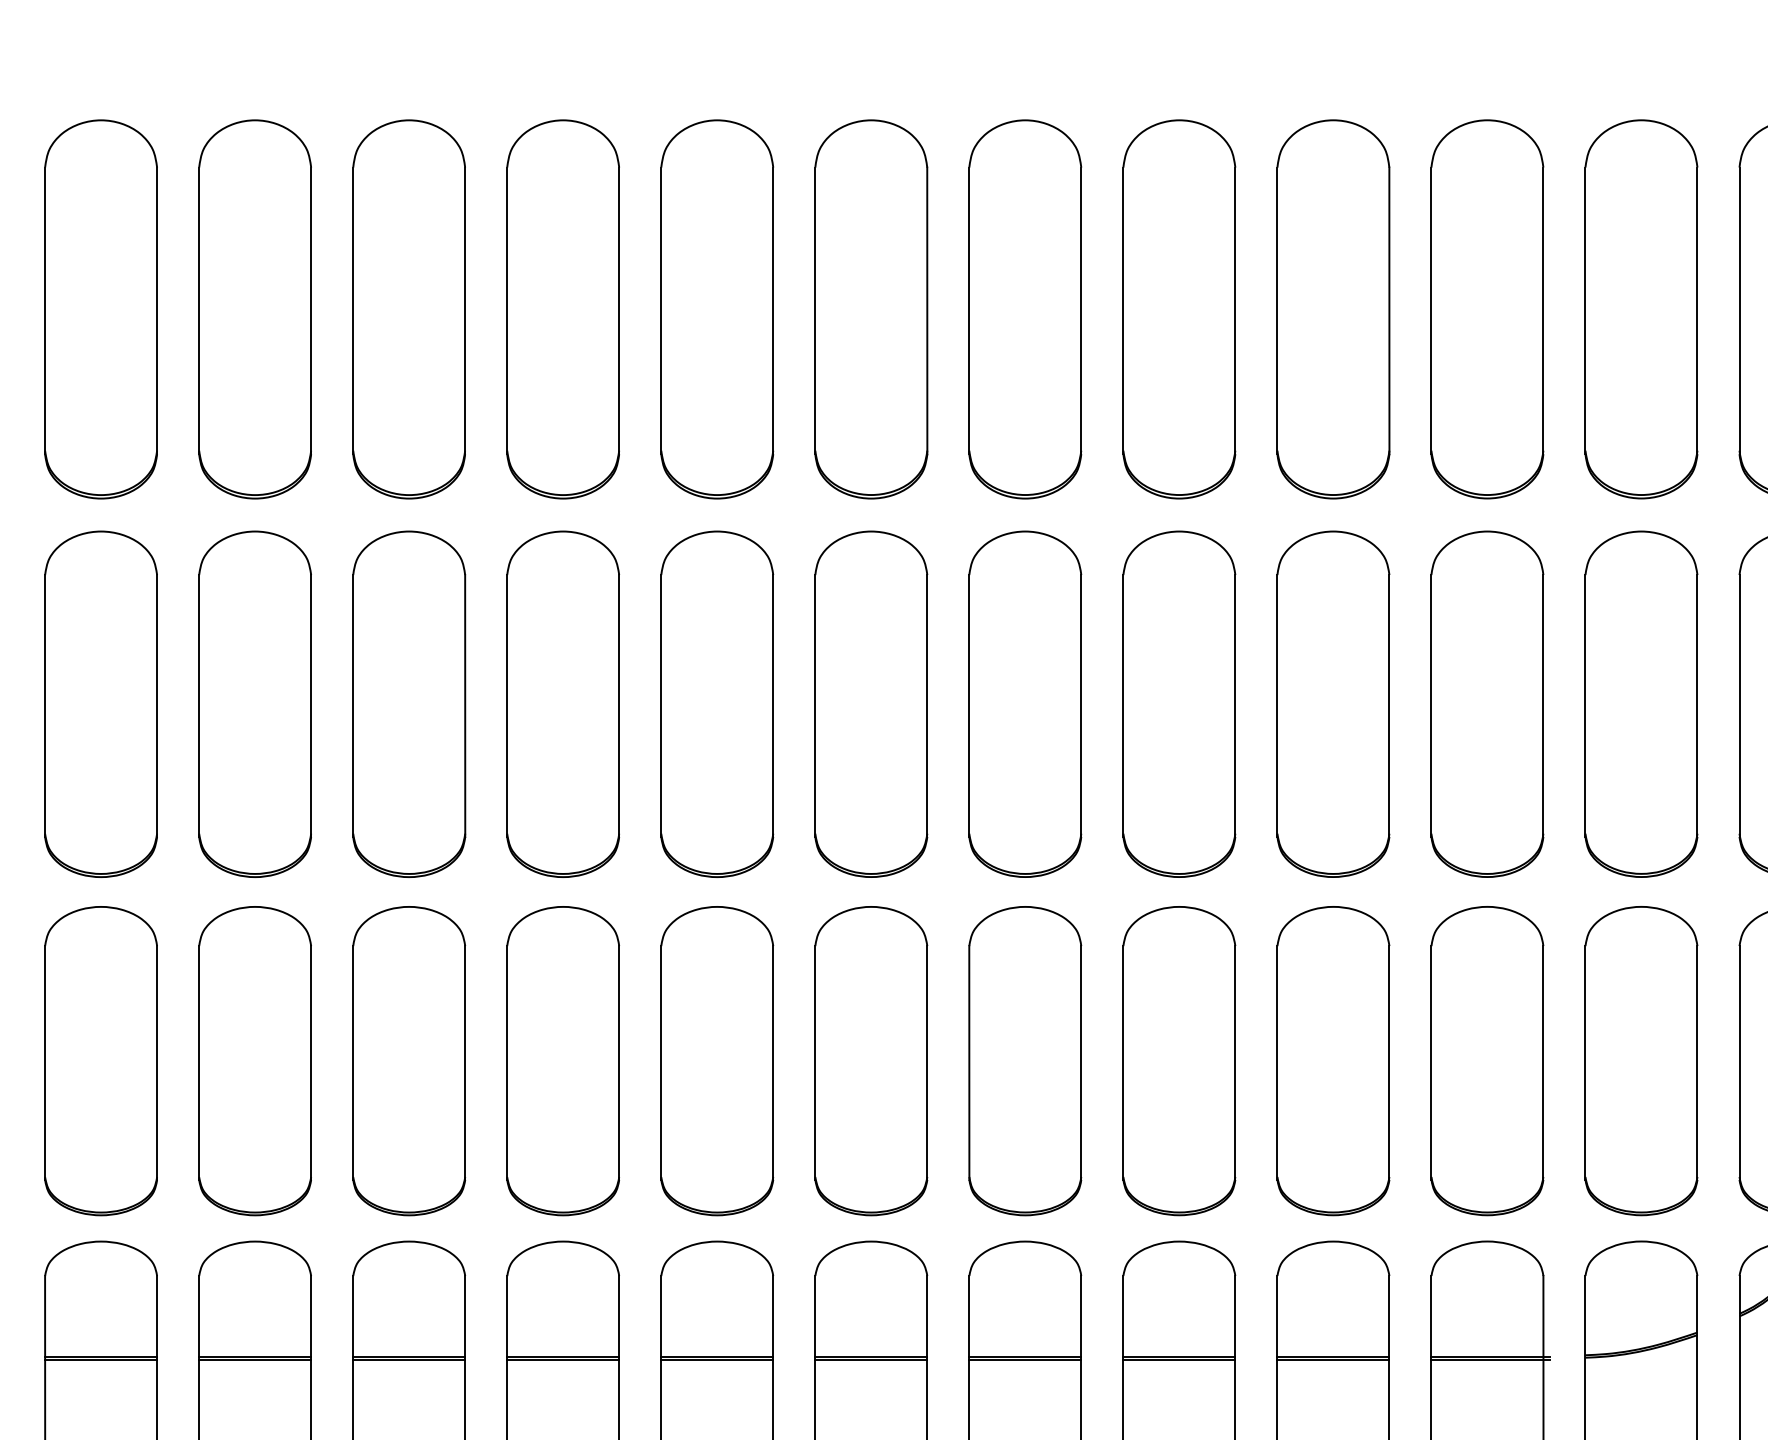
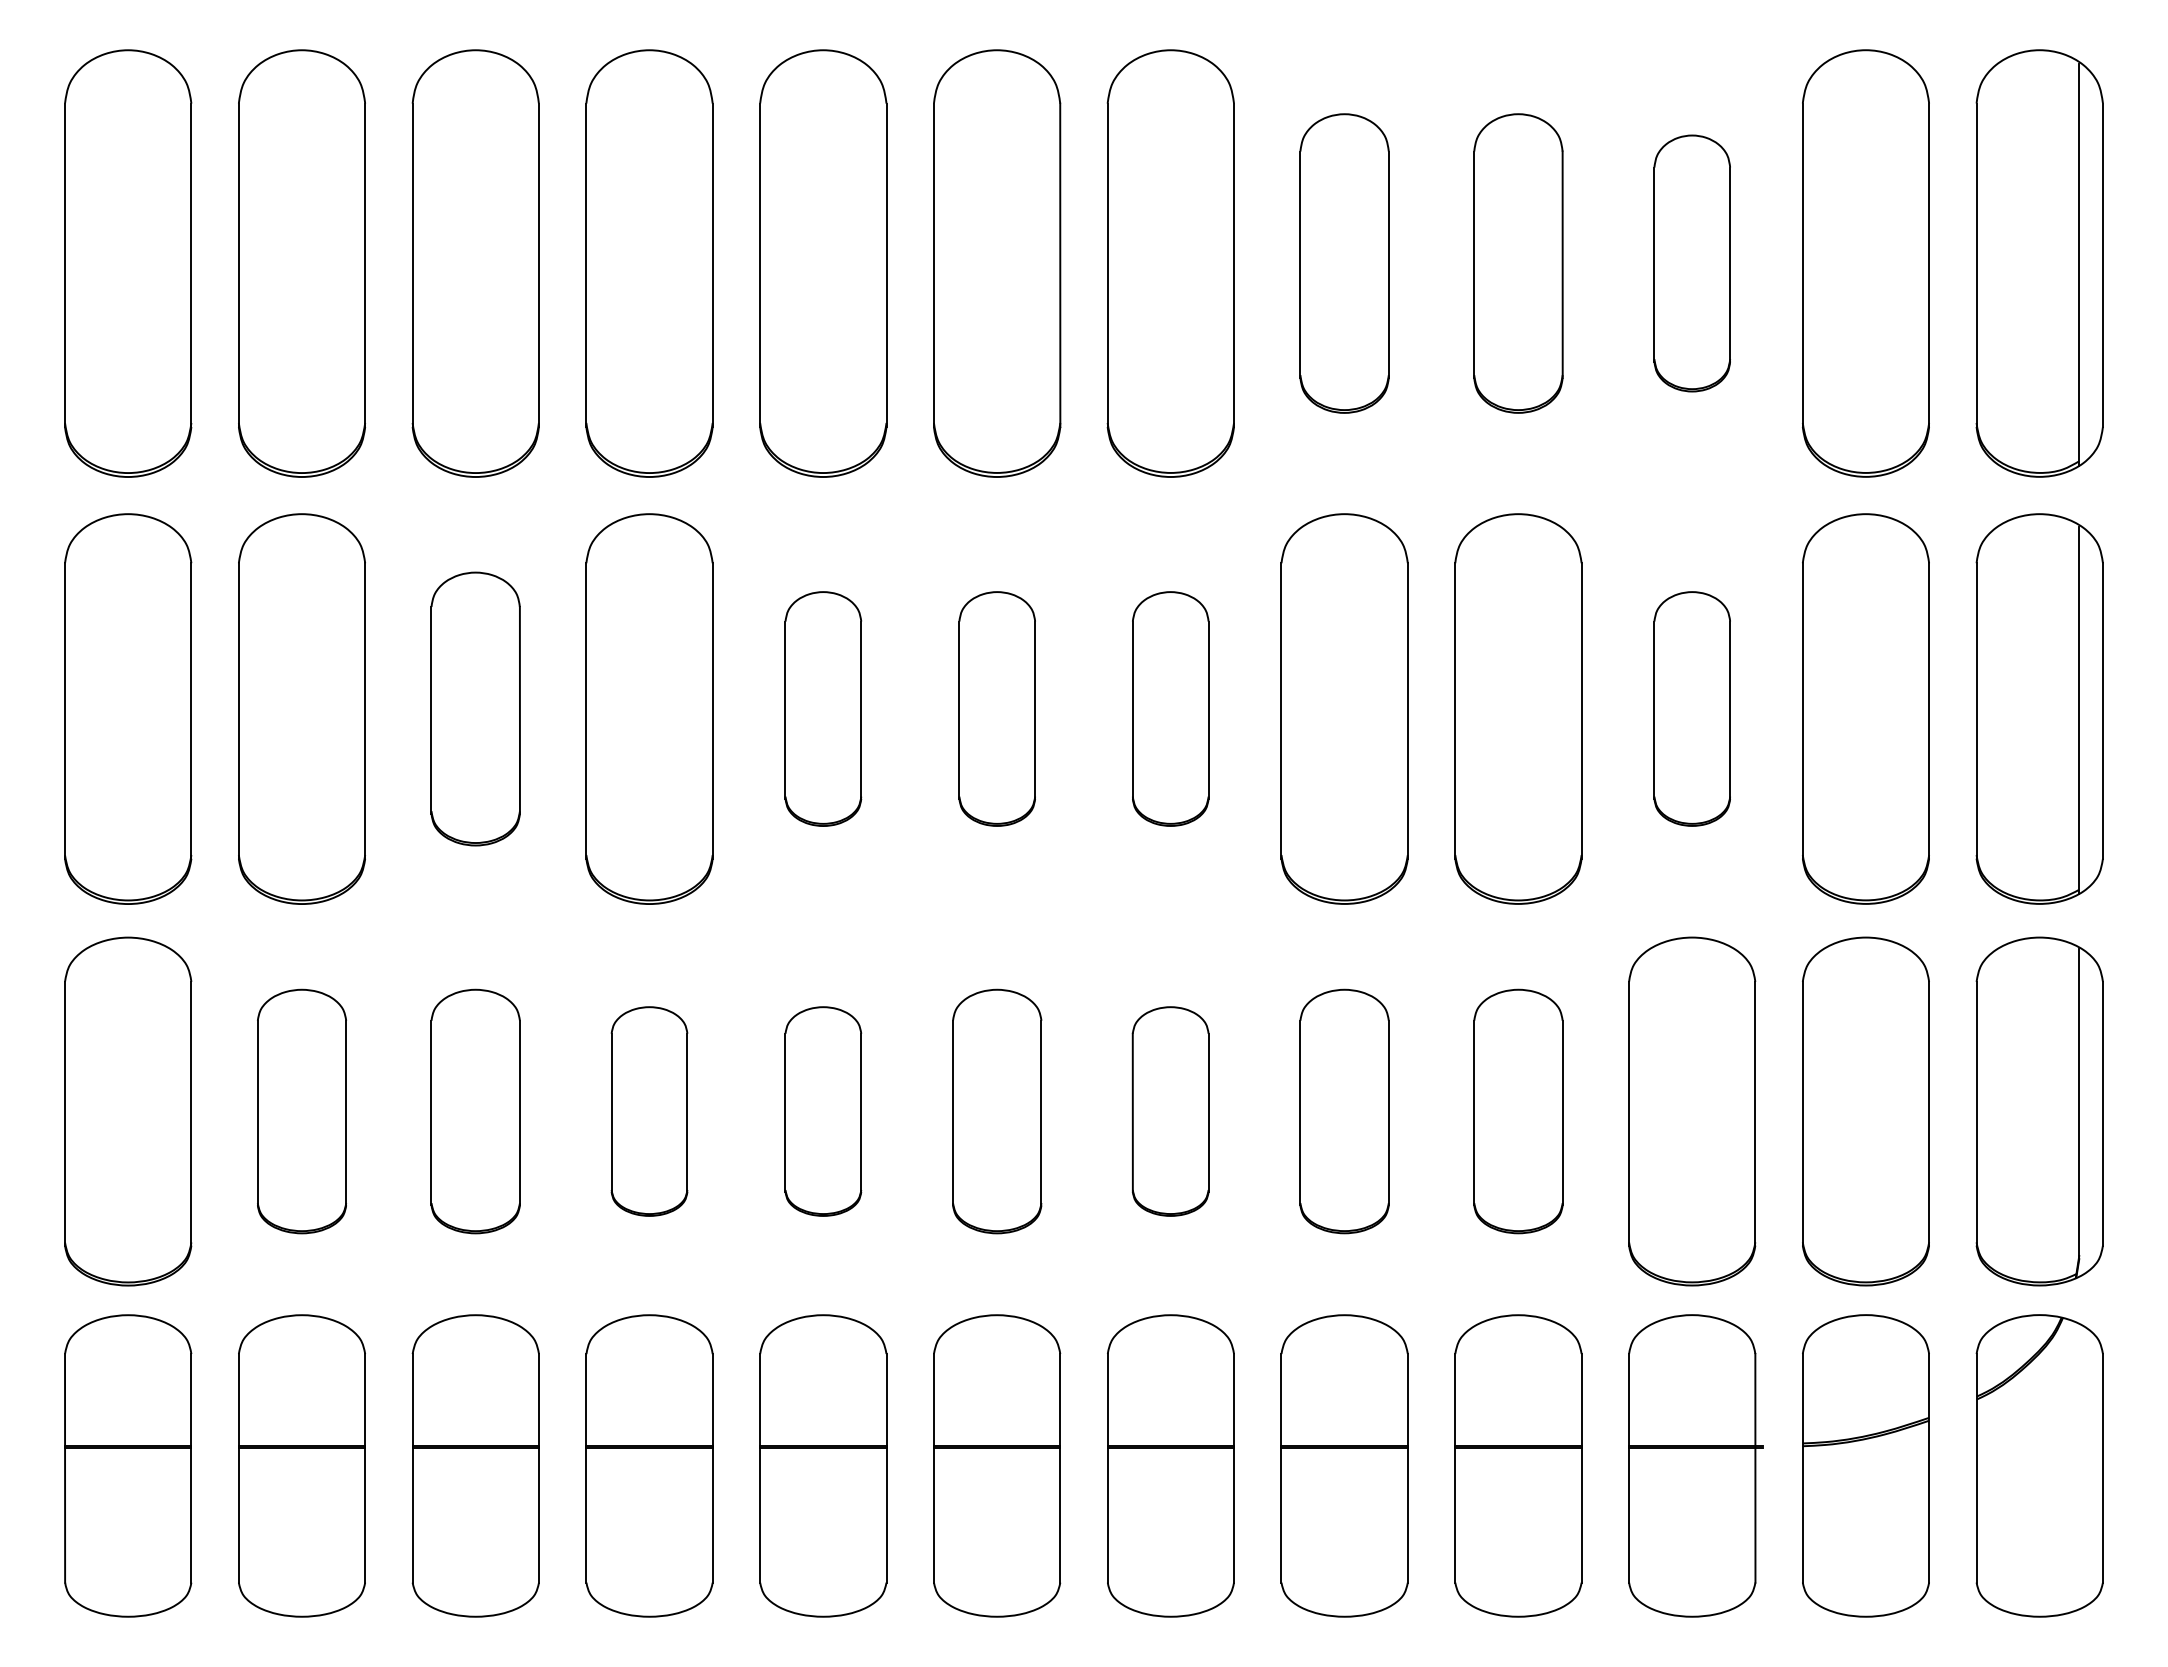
part: (1179, 309) -> (1344, 263), size x0.7
part: (1333, 309) -> (1518, 263), size x0.7
part: (1487, 309) -> (1692, 263), size x0.6
part: (408, 703) -> (475, 708), size x0.7
part: (717, 703) -> (823, 708), size x0.6
part: (871, 703) -> (997, 708), size x0.6
part: (1024, 703) -> (1170, 708), size x0.6
part: (1487, 703) -> (1692, 708), size x0.6
part: (254, 1061) -> (301, 1111), size x0.7
part: (408, 1061) -> (475, 1111), size x0.7
part: (563, 1061) -> (649, 1111), size x0.6
part: (717, 1061) -> (823, 1111), size x0.6
part: (871, 1061) -> (997, 1111), size x0.7
part: (1024, 1061) -> (1170, 1111), size x0.6
part: (1179, 1061) -> (1344, 1111), size x0.7
part: (1333, 1061) -> (1518, 1111), size x0.7

